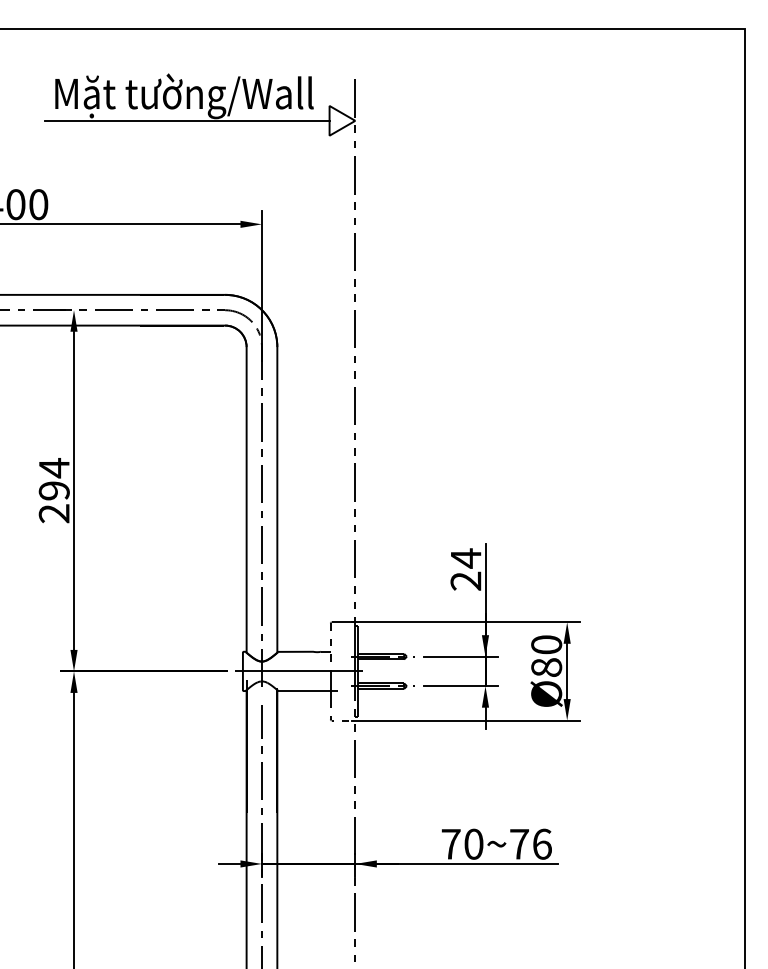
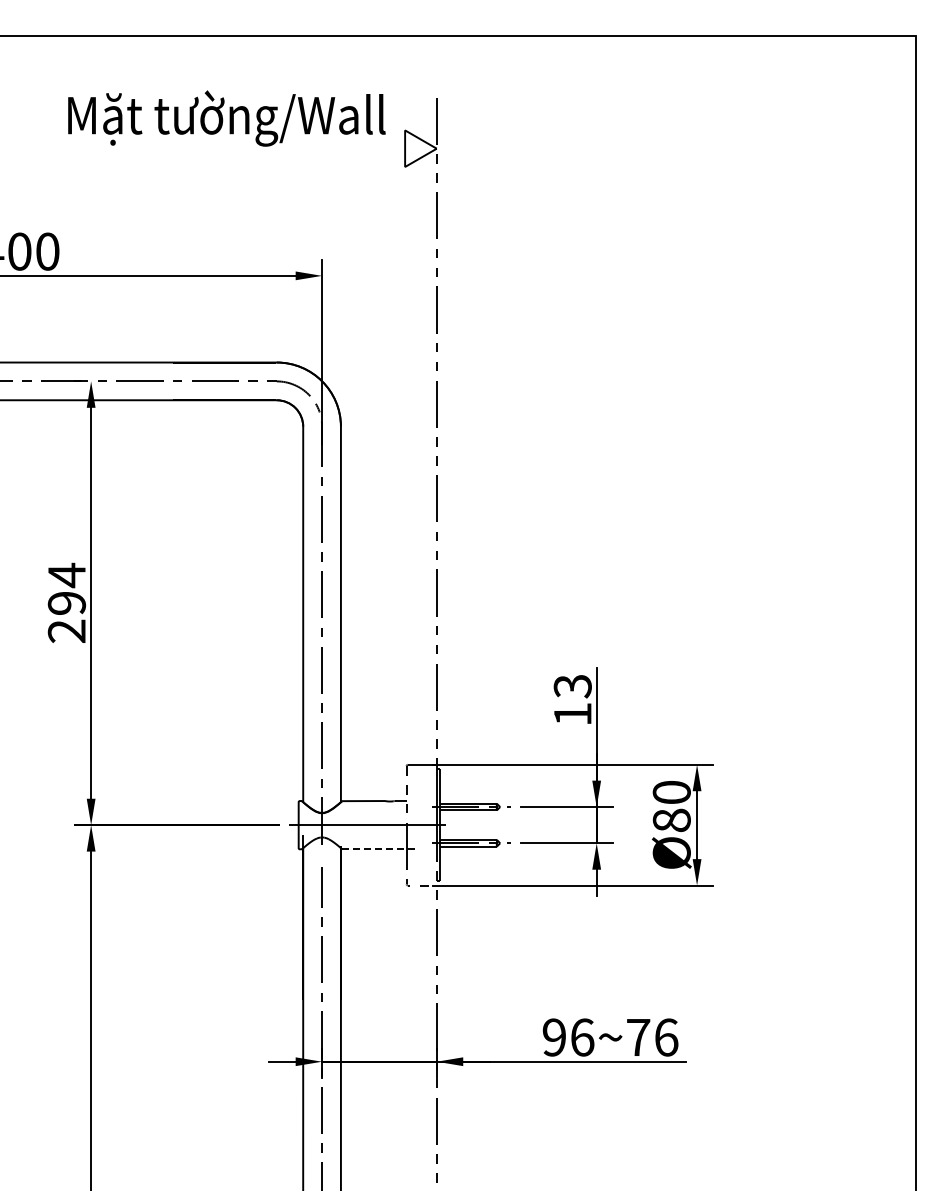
line: (187, 120) -> (230, 148), removed
text: (465, 569) -> (572, 699), 24 -> 13
line: (308, 691) -> (379, 849), solid -> dashed
text: (462, 844) -> (568, 1037), 70~76 -> 96~76

